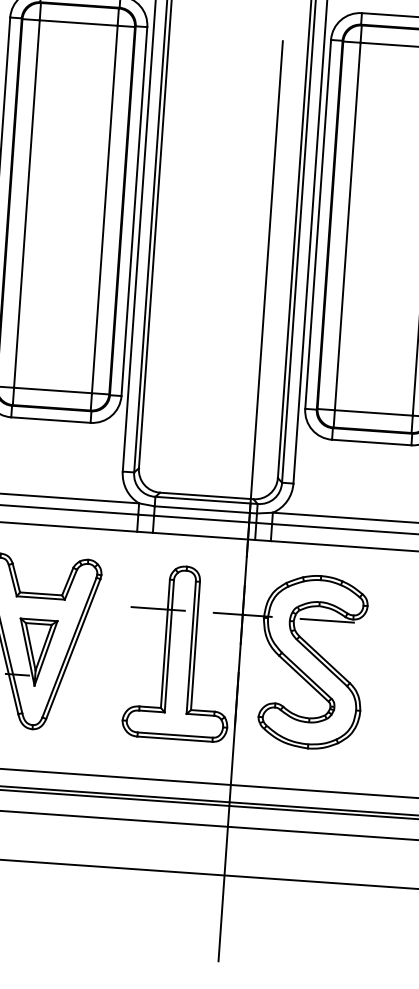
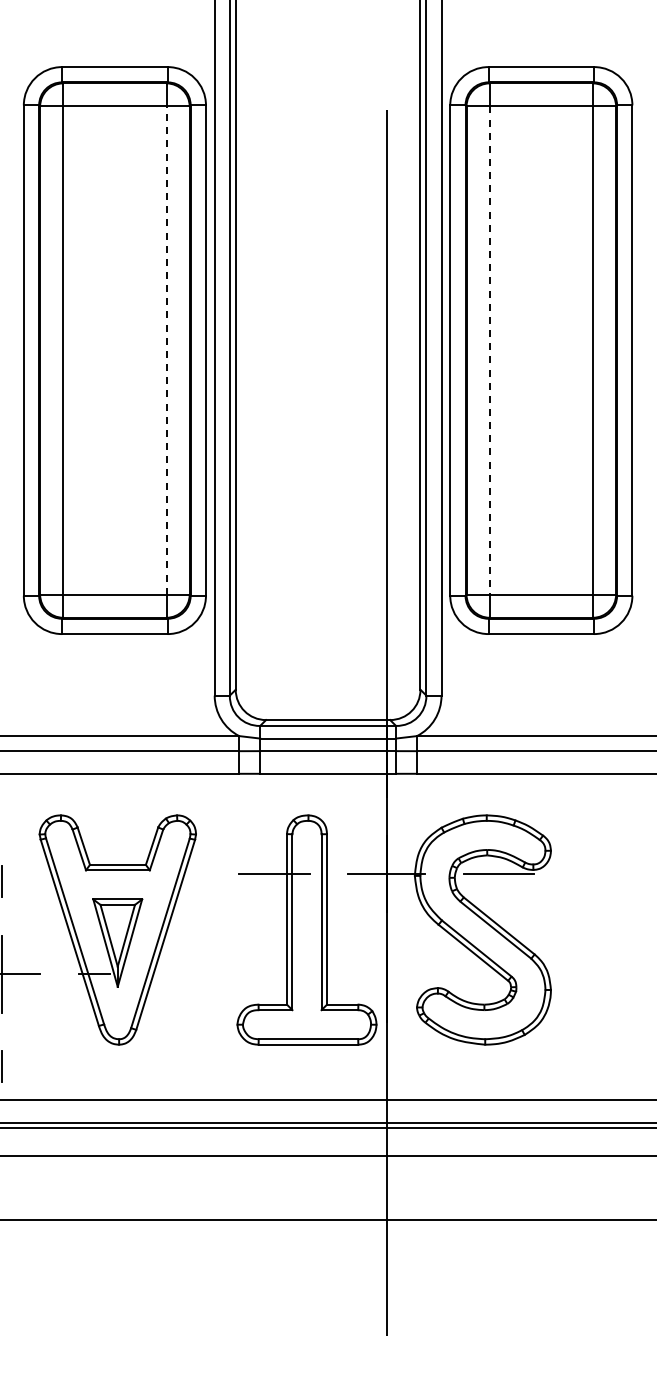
line: (104, 209) -> (166, 350), solid -> dashed
line: (347, 227) -> (489, 351), solid -> dashed

